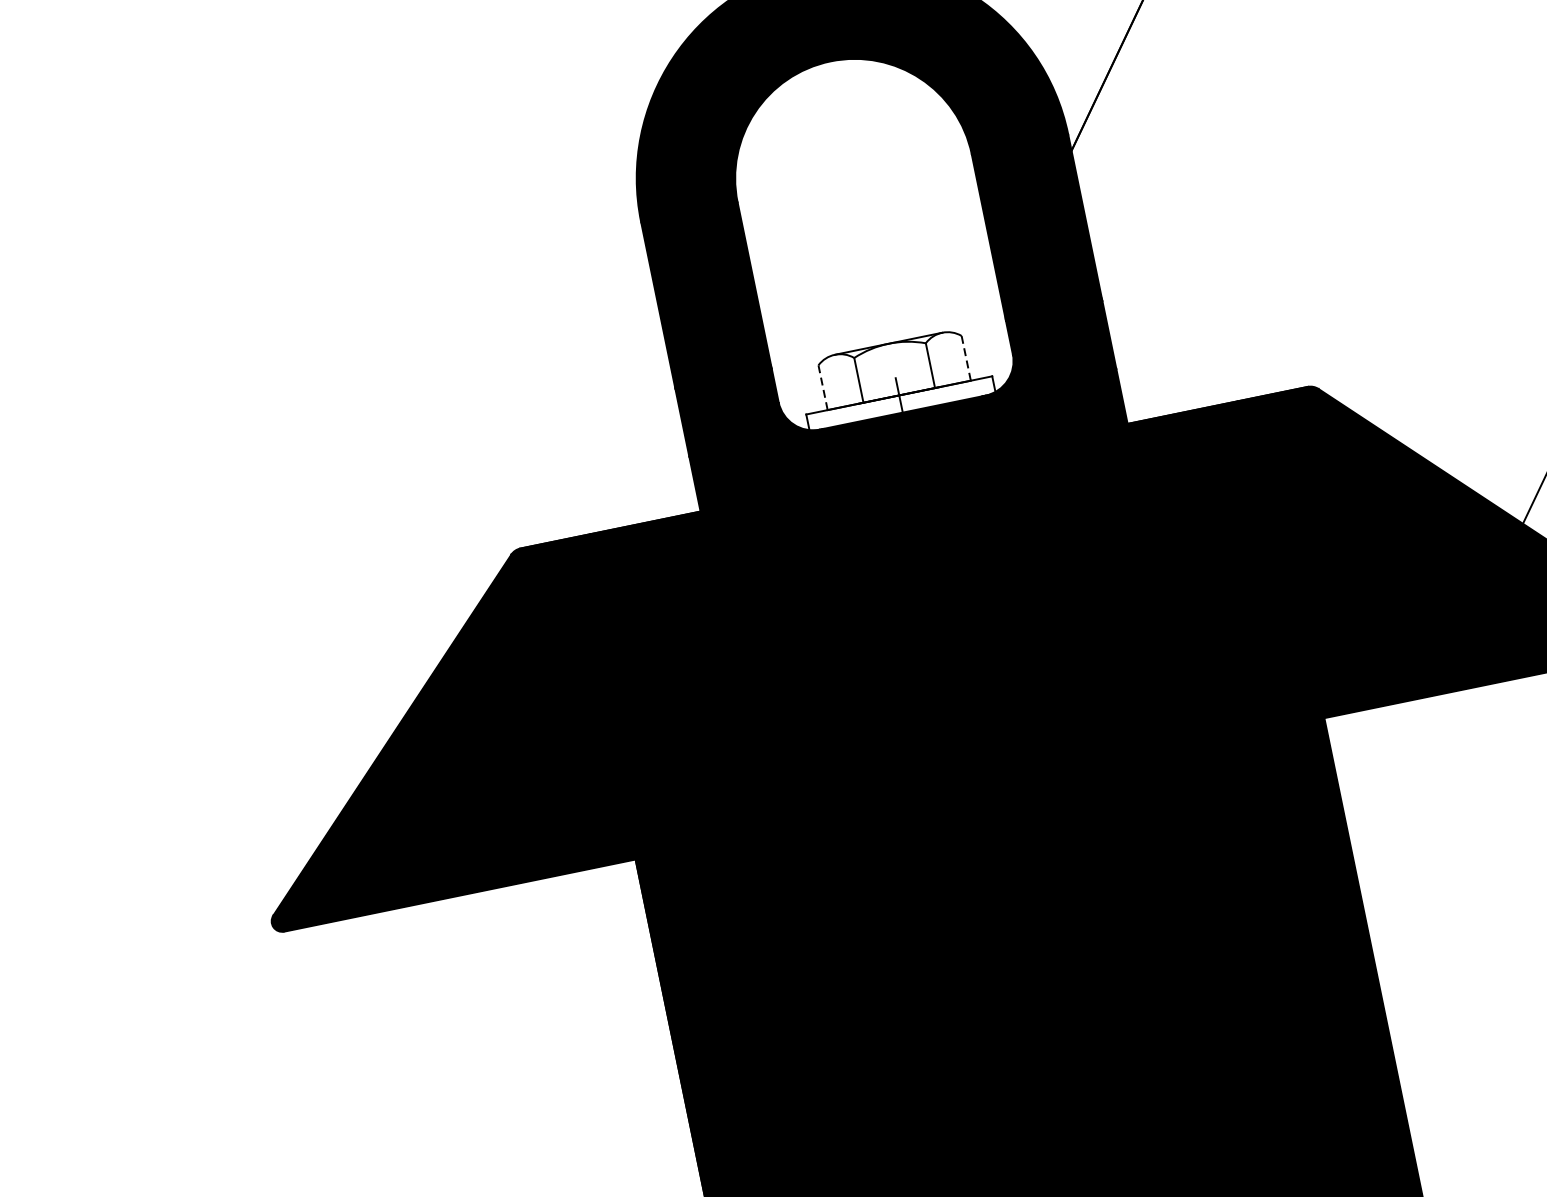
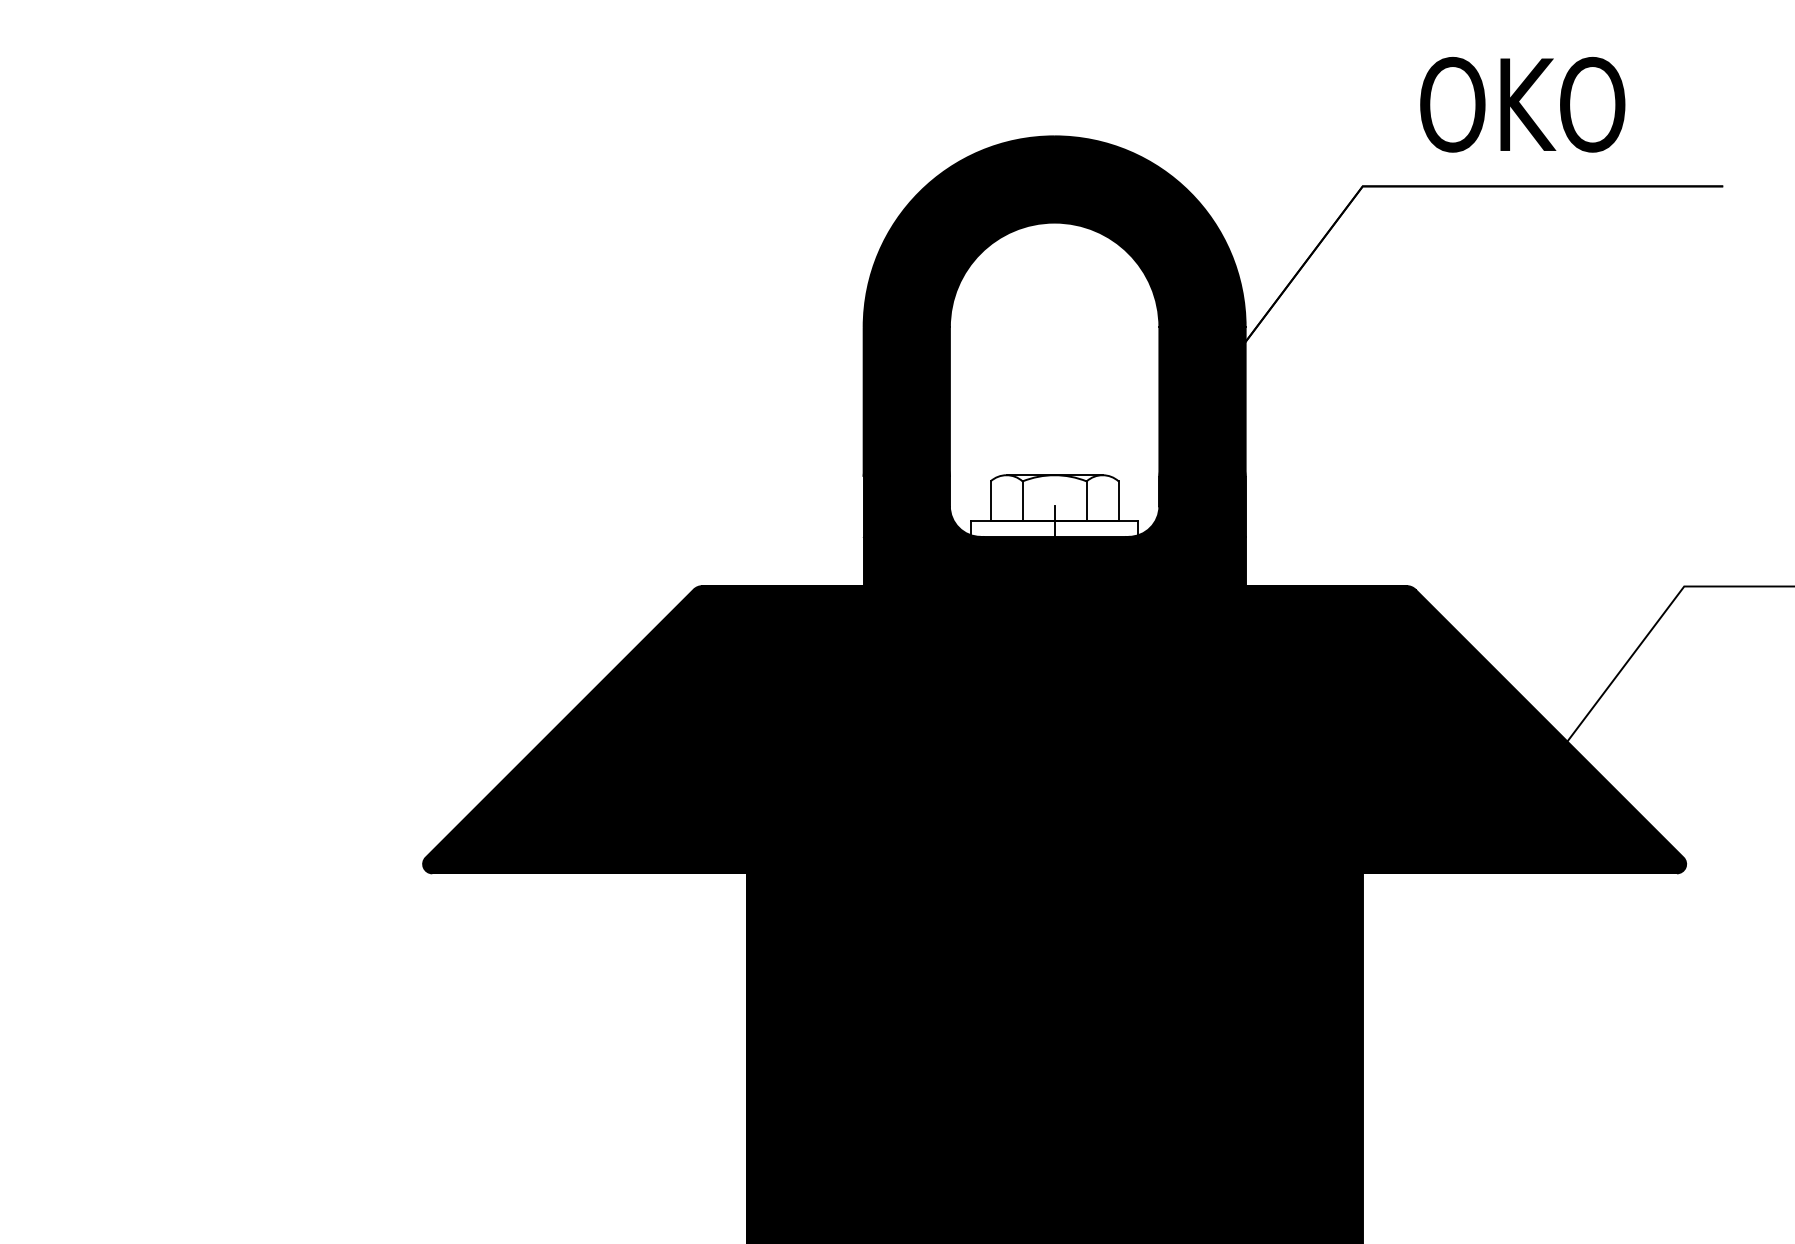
line: (966, 358) -> (1118, 501), dashed -> solid
line: (822, 387) -> (990, 501), dashed -> solid

